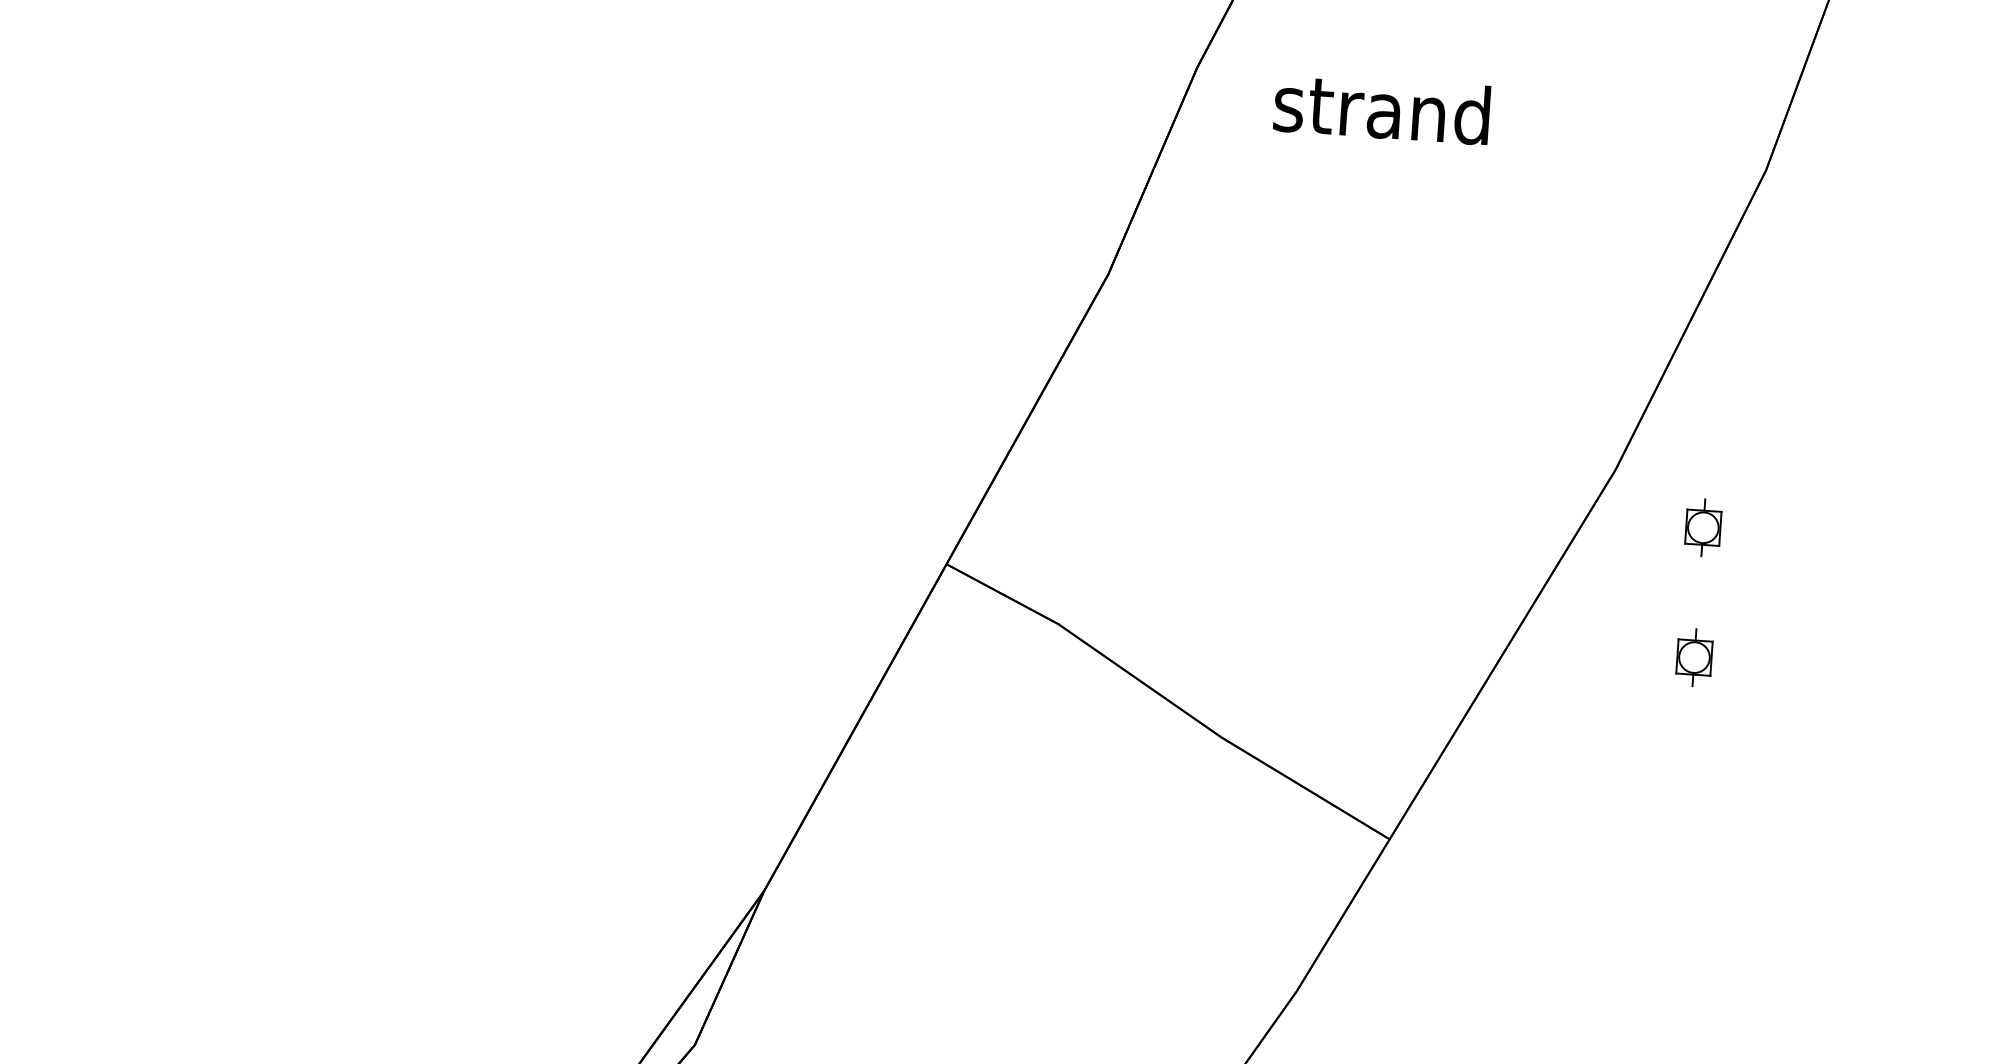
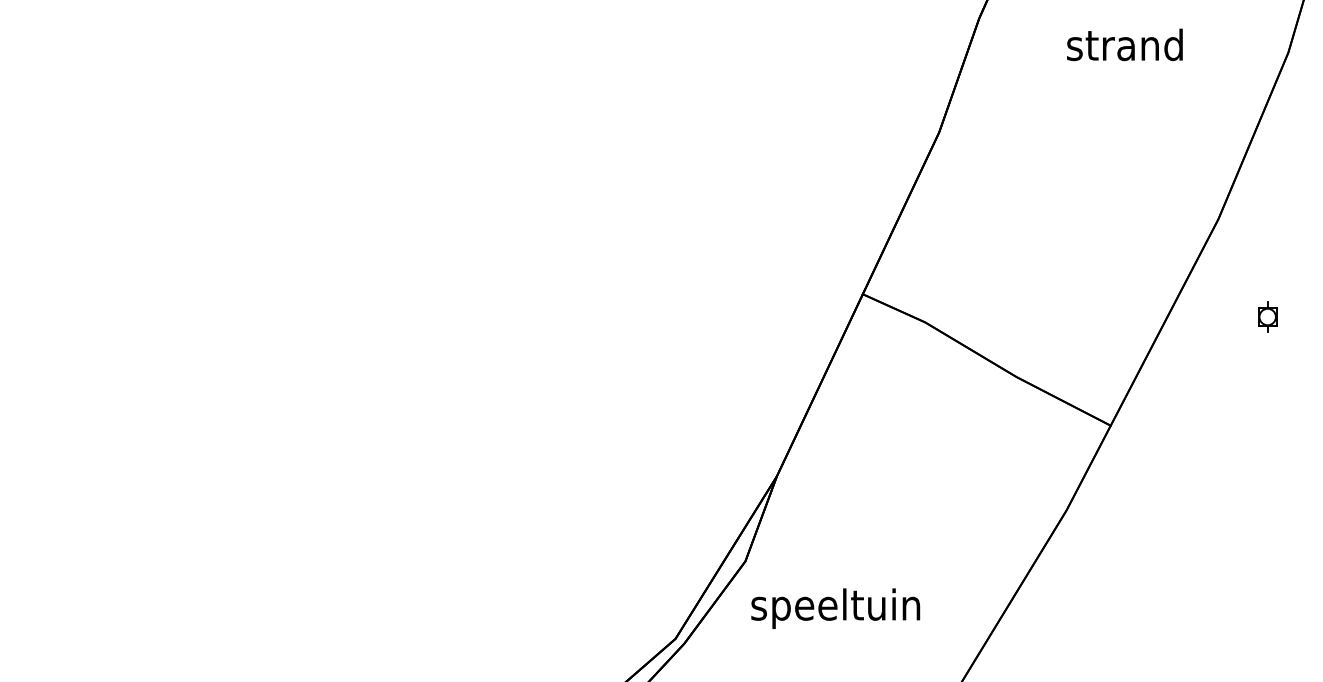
text: (1381, 108) -> (1124, 44), moved
part: (1703, 526) -> (1267, 246), removed

